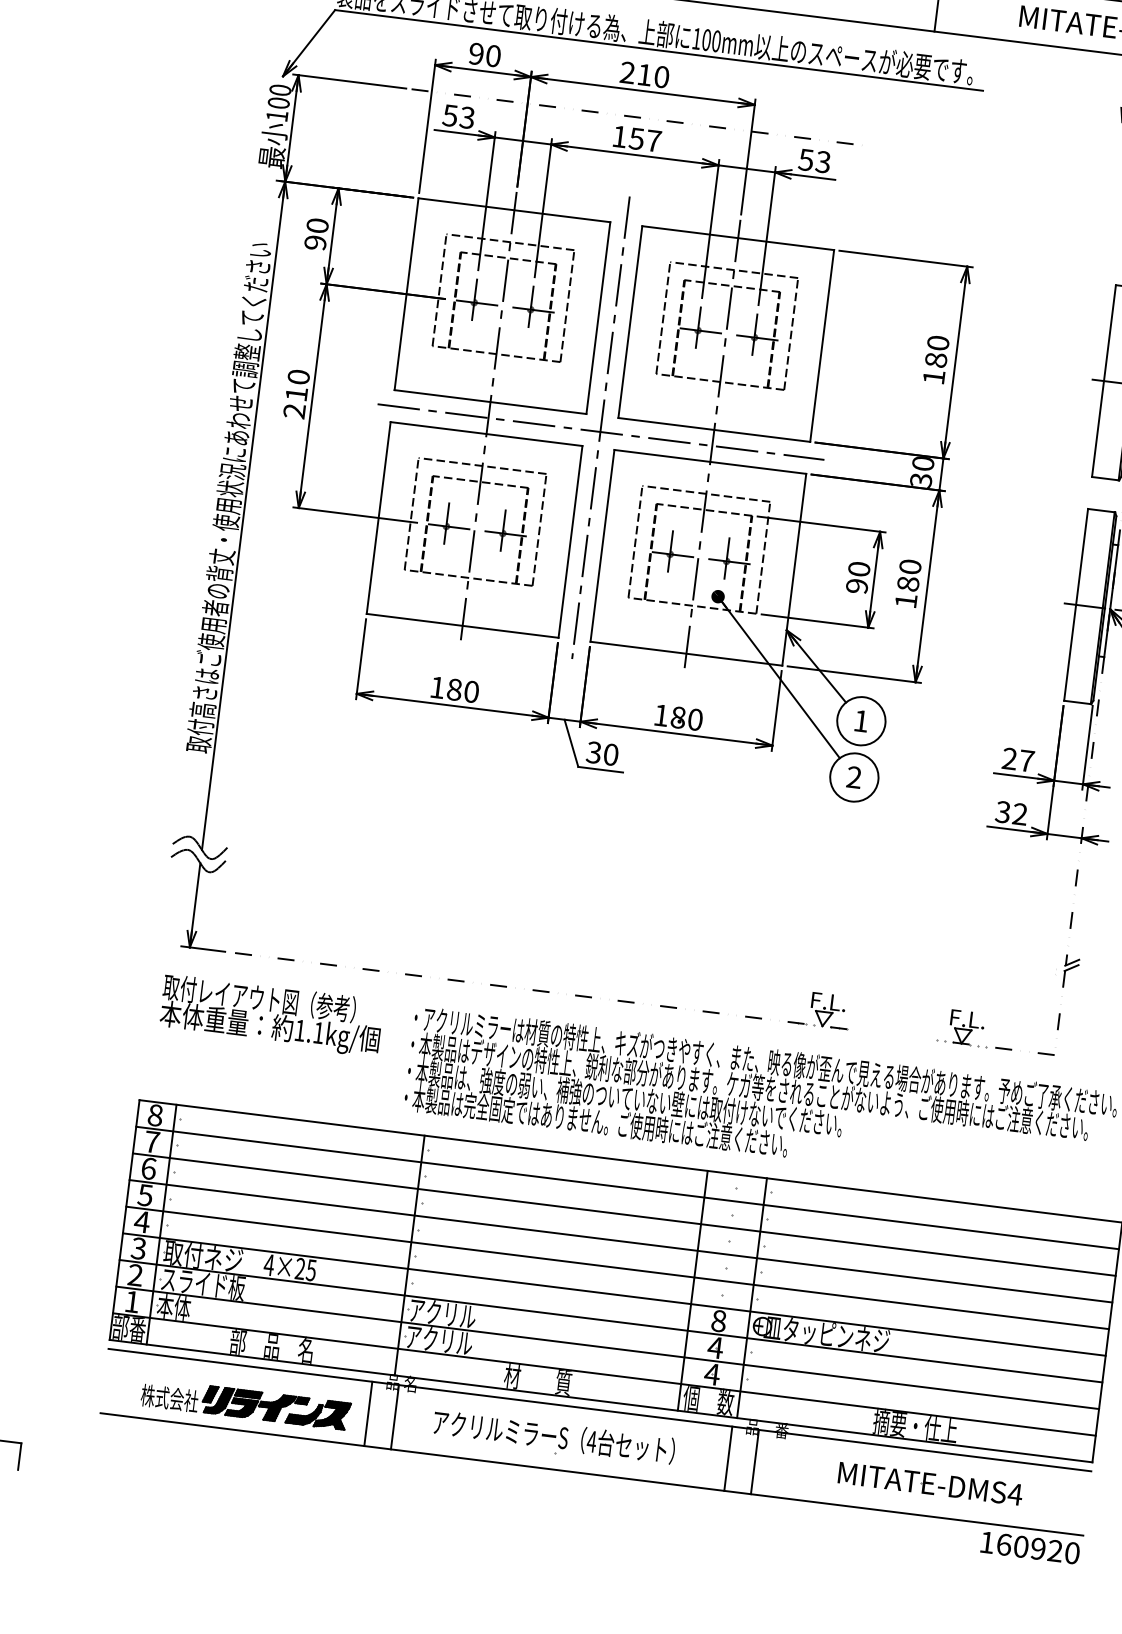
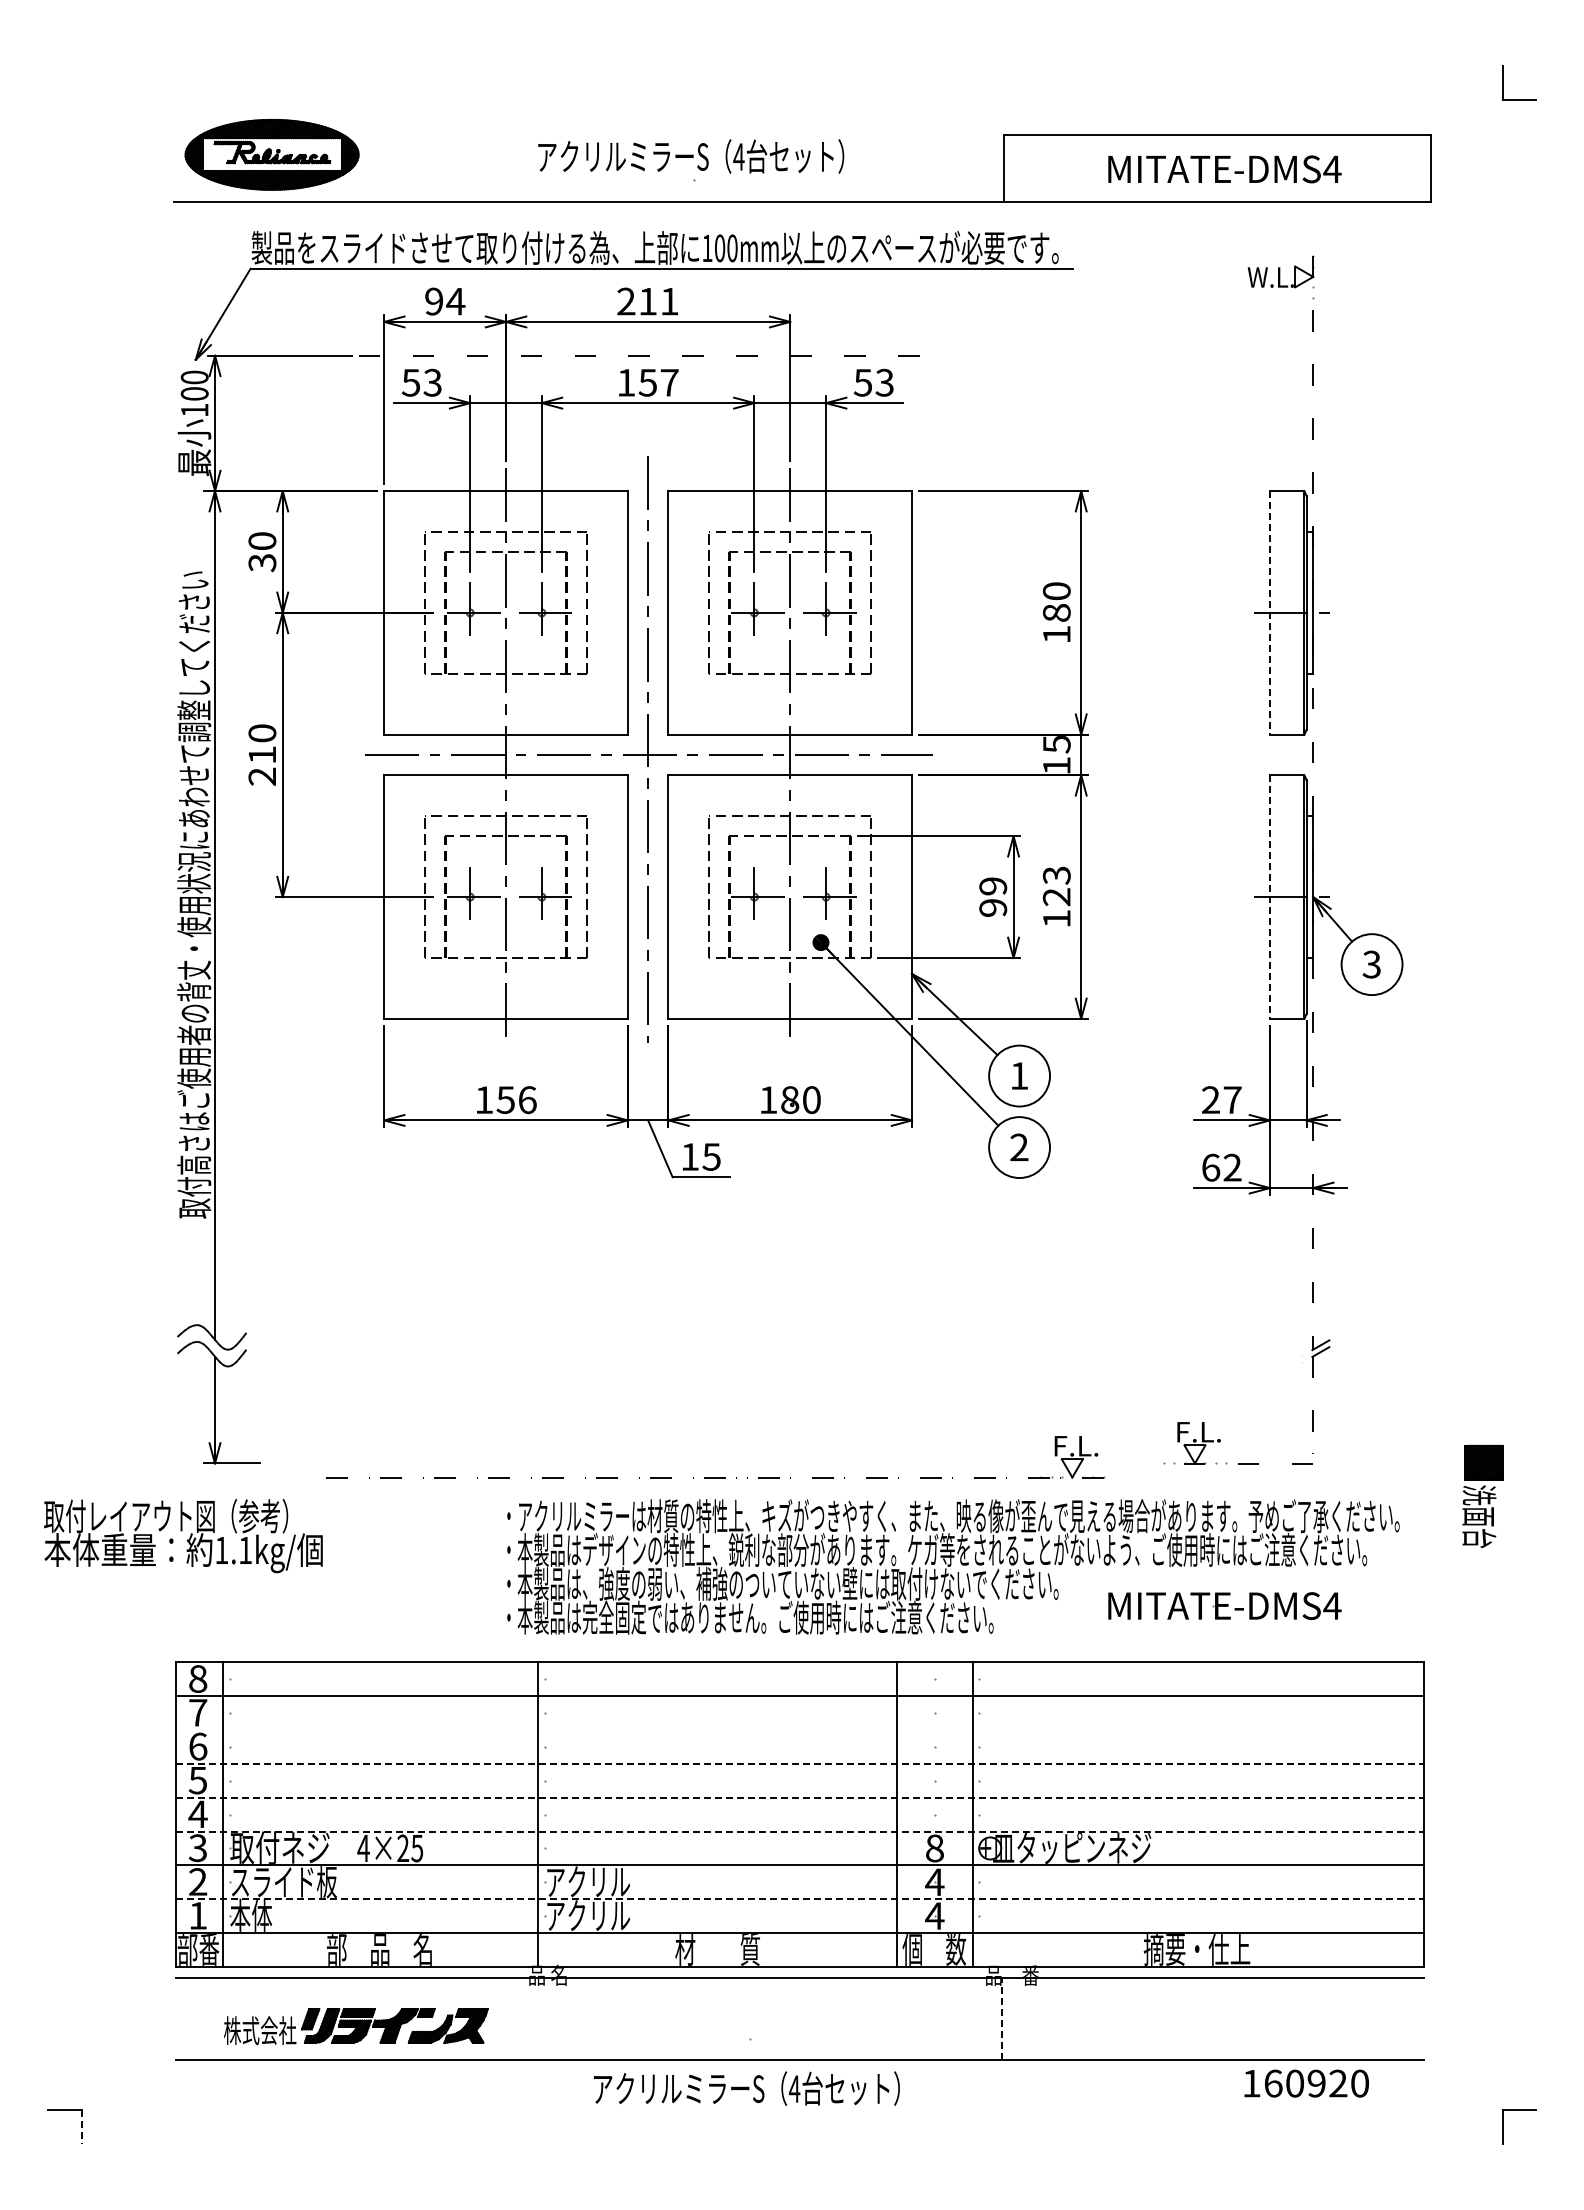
text: (493, 56) -> (455, 301), 90 -> 94
text: (661, 76) -> (669, 301), 210 -> 211
text: (315, 243) -> (262, 563), 90 -> 30
line: (1103, 380) -> (1269, 612), solid -> dashed
text: (922, 471) -> (1056, 754), 30 -> 15
text: (859, 569) -> (993, 886), 90 -> 99
text: (909, 575) -> (1056, 886), 180 -> 123
line: (1075, 605) -> (1269, 897), solid -> dashed
text: (462, 690) -> (516, 1099), 180 -> 156
text: (602, 753) -> (700, 1156), 30 -> 15
text: (1002, 811) -> (1210, 1167), 32 -> 62
part: (541, 991) -> (715, 1477), moved
text: (271, 1015) -> (183, 1536), moved
line: (623, 1214) -> (799, 1730), removed
line: (621, 1241) -> (800, 1763), solid -> dashed
line: (618, 1267) -> (800, 1797), solid -> dashed
line: (614, 1294) -> (800, 1831), solid -> dashed
line: (608, 1348) -> (800, 1899), solid -> dashed
line: (368, 1413) -> (510, 2018), removed
line: (394, 1416) -> (544, 2018), removed
part: (553, 1436) -> (746, 2088), moved
line: (19, 1456) -> (81, 2126), solid -> dashed
line: (728, 1458) -> (968, 2018), removed
line: (754, 1462) -> (1001, 2019), solid -> dashed
part: (930, 1483) -> (1224, 1605), moved
text: (1030, 1547) -> (1306, 2083), moved

